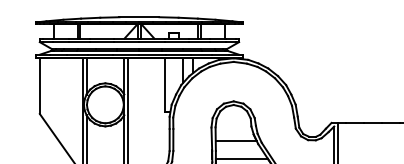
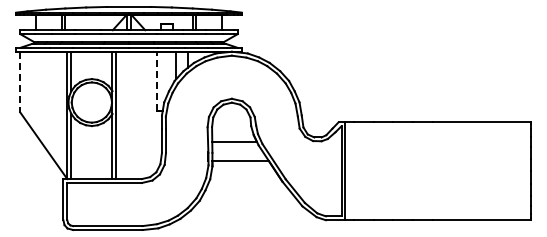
line: (164, 84) -> (156, 80), solid -> dashed
line: (39, 86) -> (20, 82), solid -> dashed

